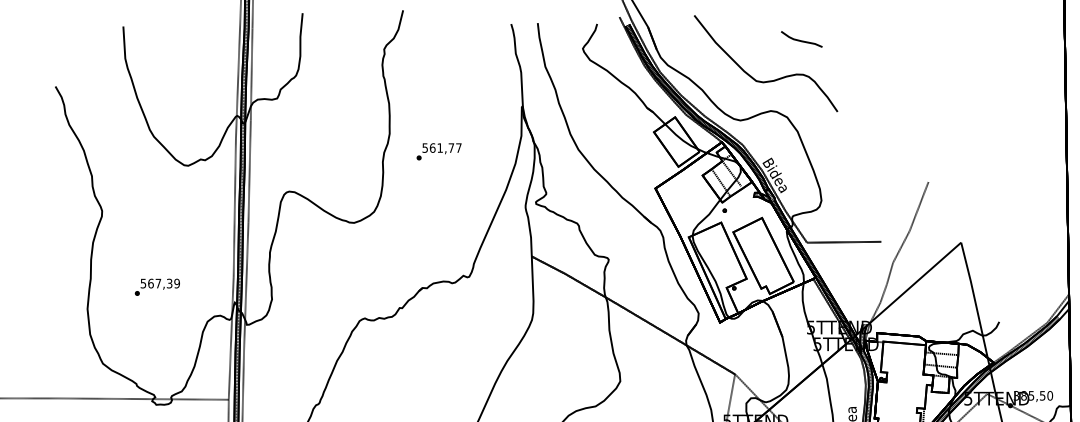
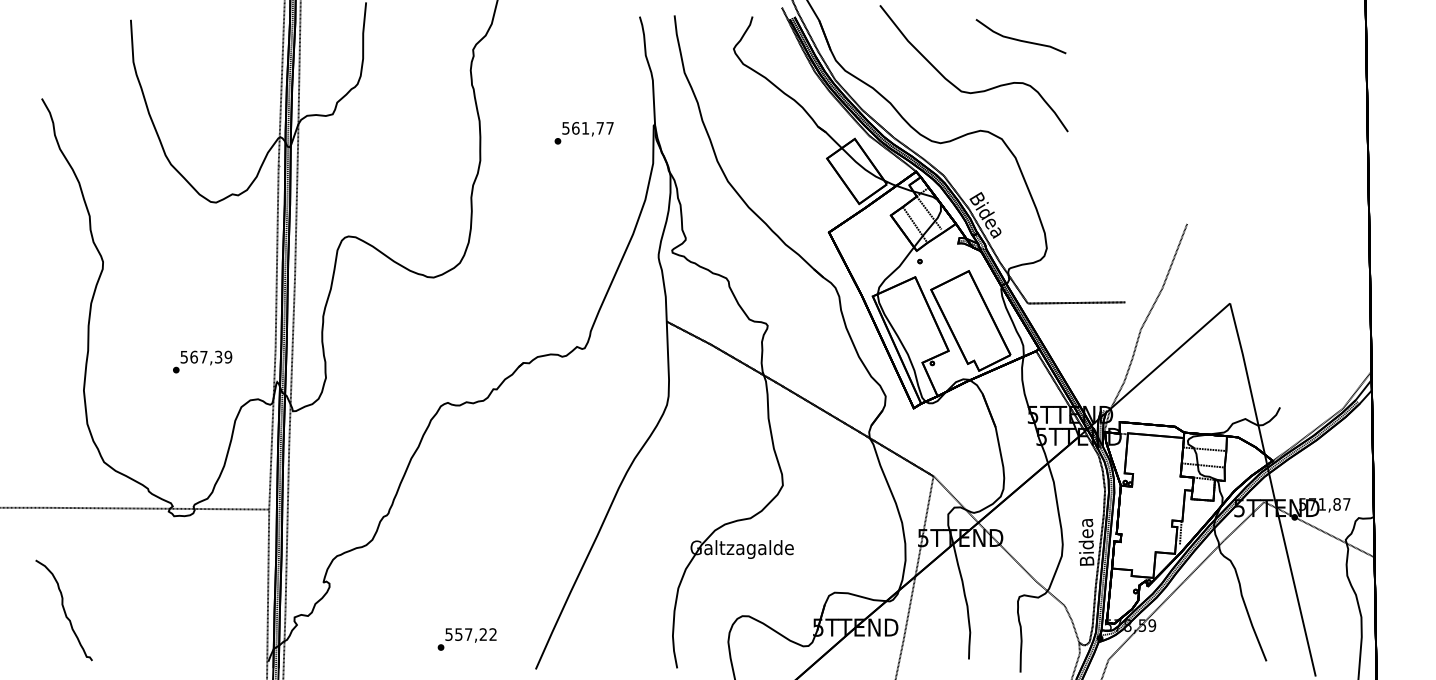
part: (801, 39) -> (1020, 36), size x1.67
text: (438, 151) -> (583, 133), moved
text: (157, 286) -> (202, 361), moved
text: (1033, 395) -> (1324, 504), 385,50 -> 571,87

